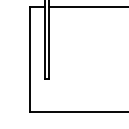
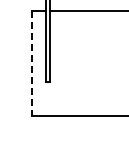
line: (30, 59) -> (31, 63), solid -> dashed

